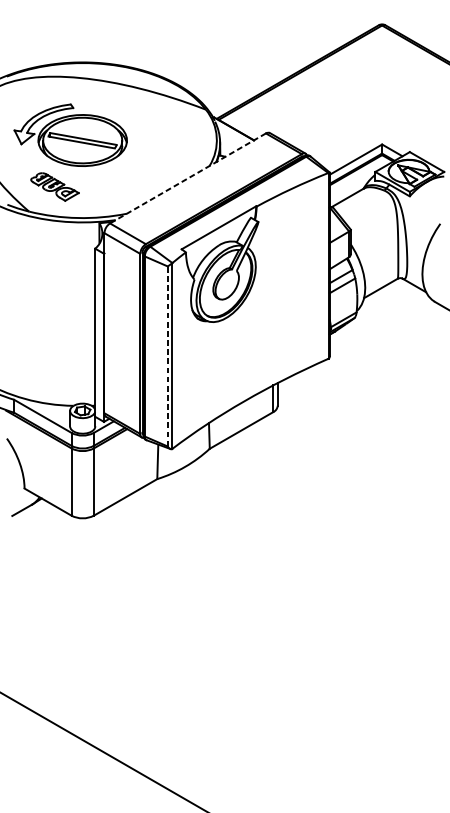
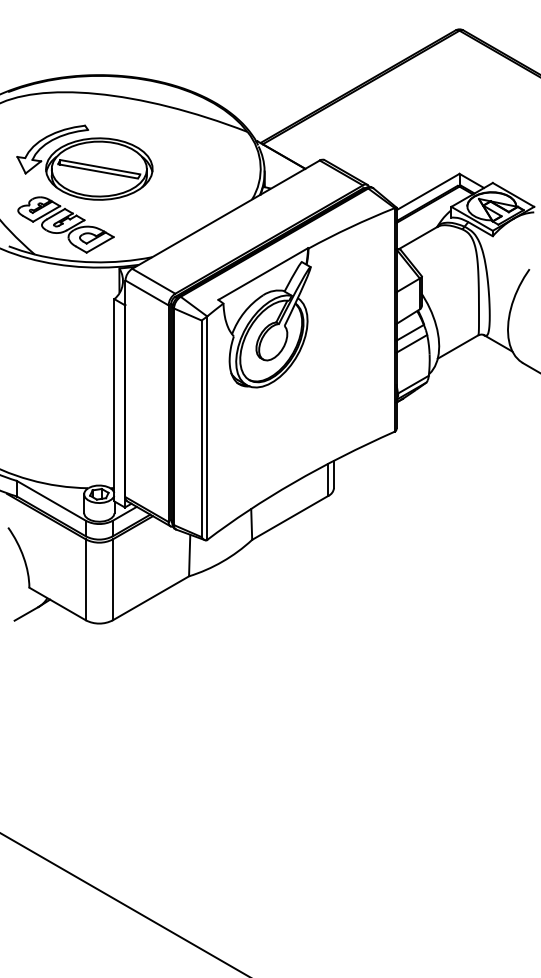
line: (187, 178) -> (225, 214), dashed -> solid
part: (54, 186) -> (65, 224), size x1.67
line: (167, 356) -> (201, 428), dashed -> solid

